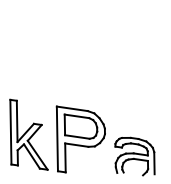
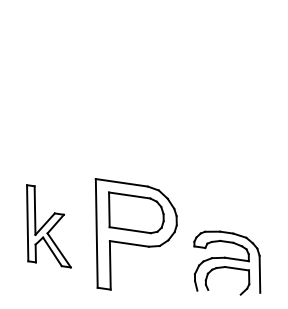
part: (28, 134) -> (48, 225), size x0.7

